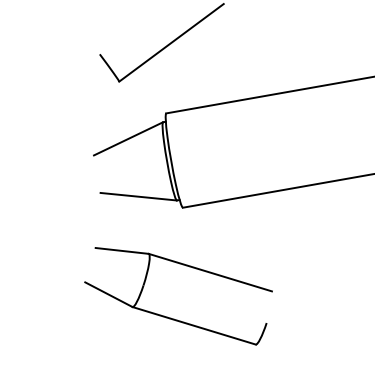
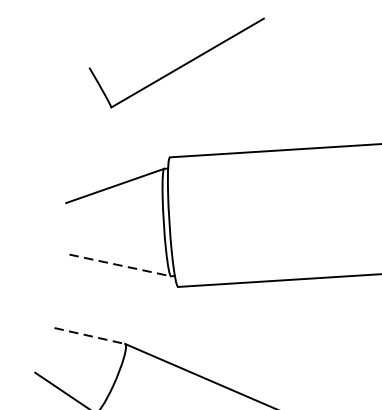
line: (139, 196) -> (121, 265), solid -> dashed
line: (122, 250) -> (90, 335), solid -> dashed

